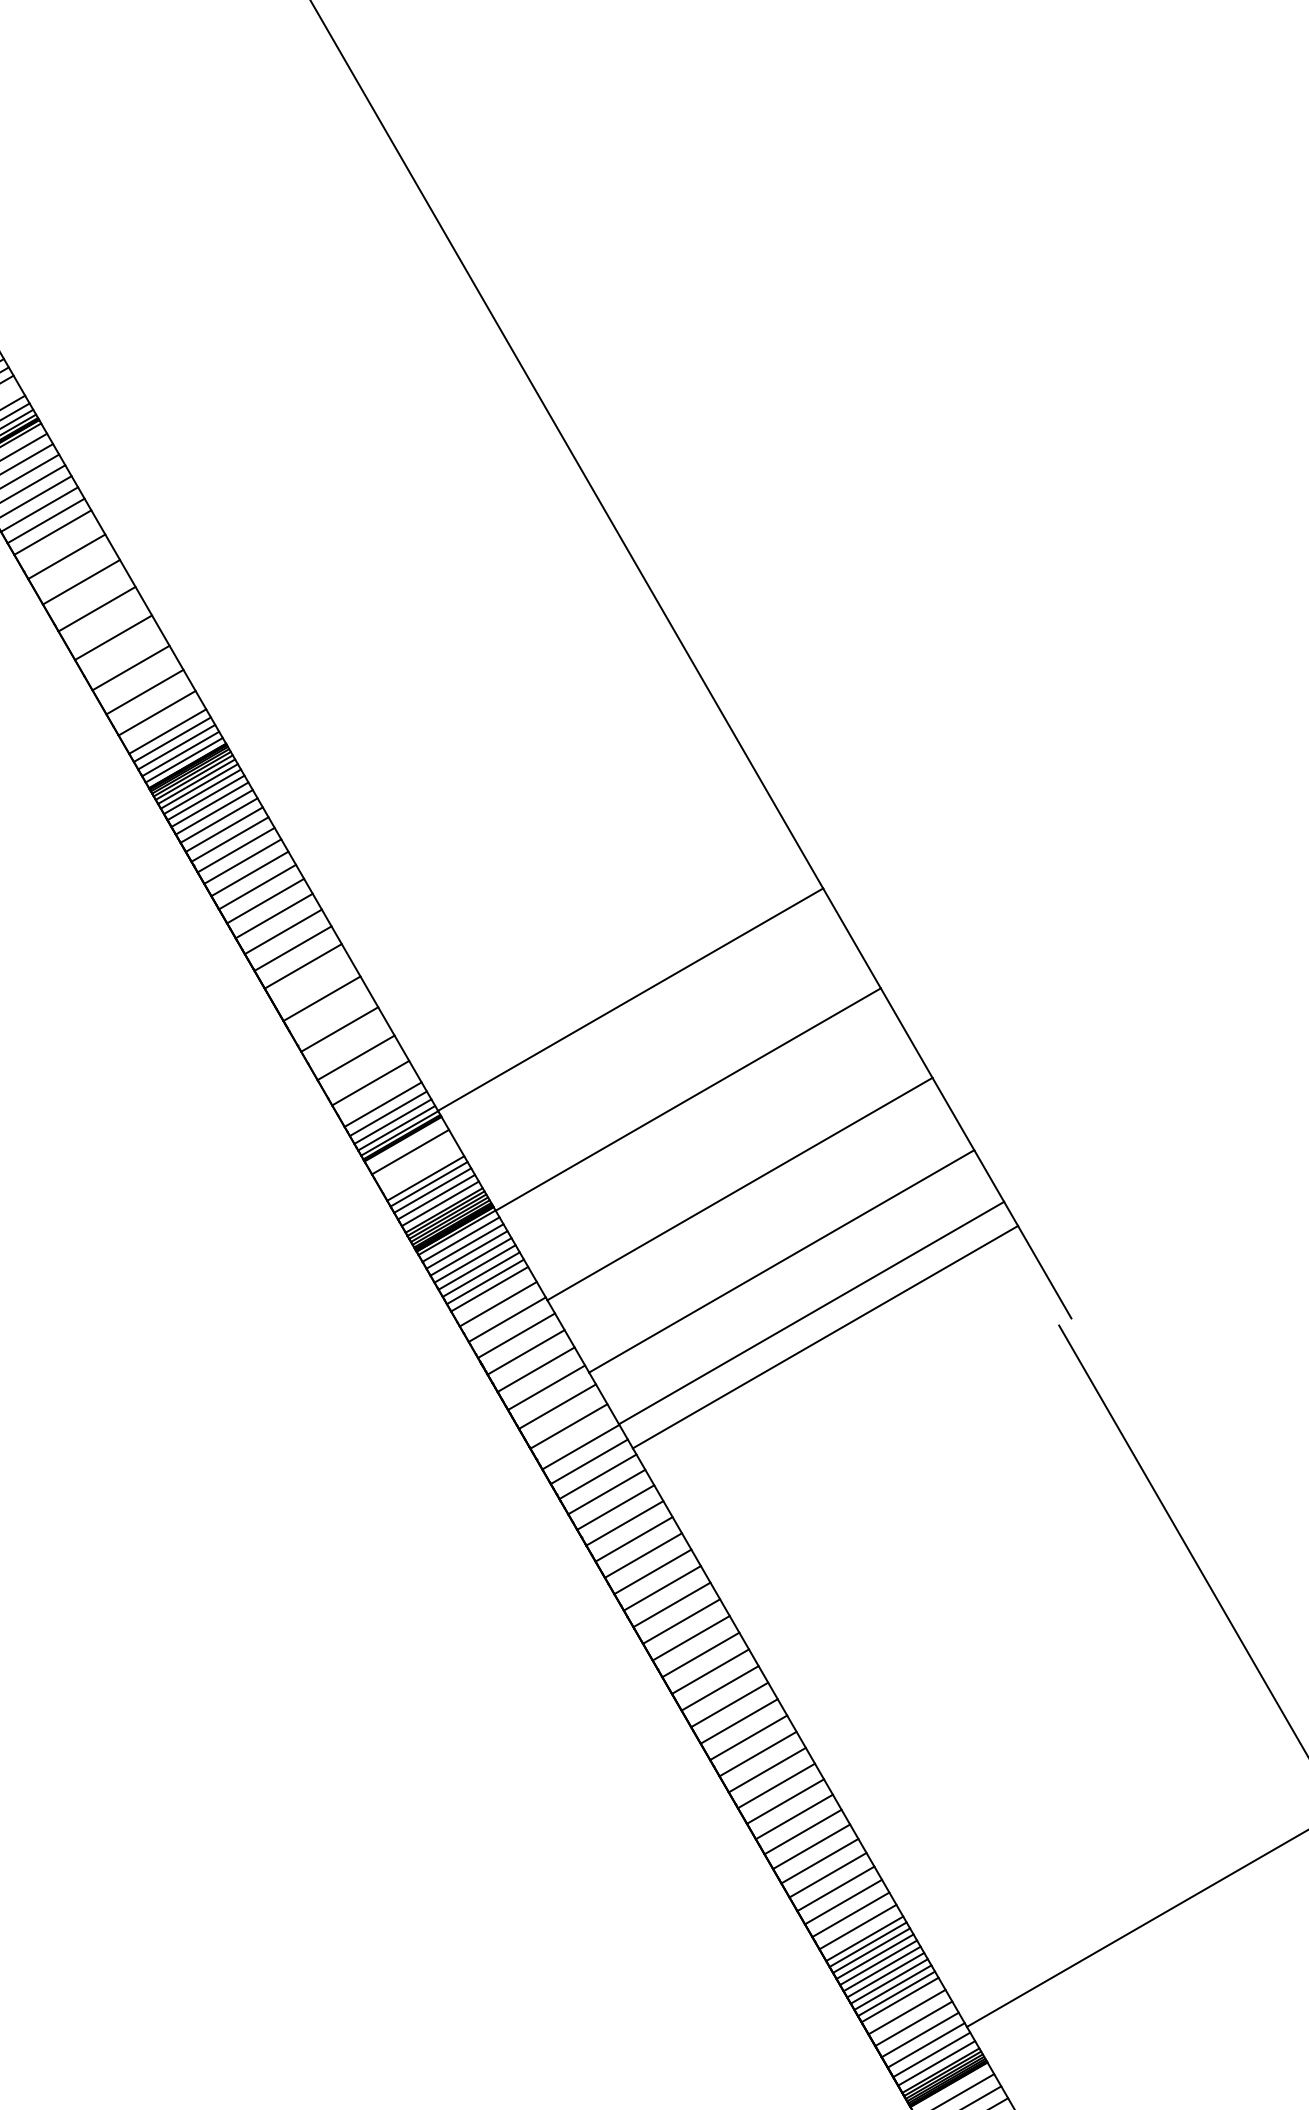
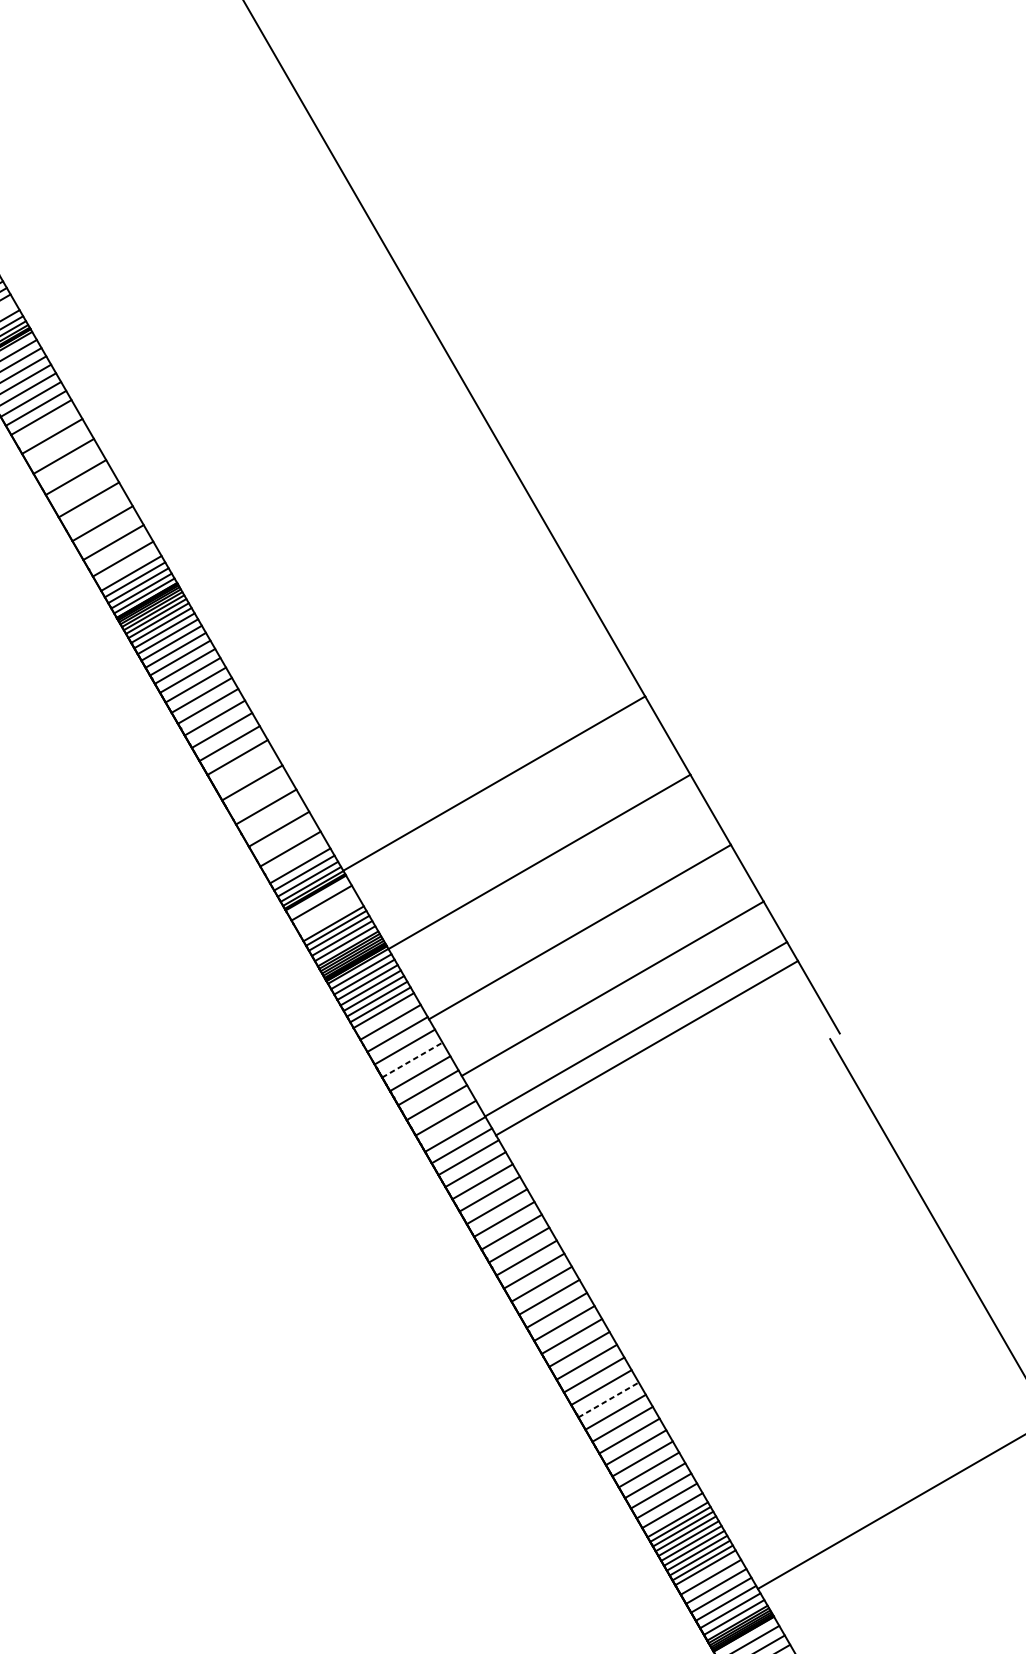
line: (526, 1352) -> (412, 1060), solid -> dashed
line: (776, 1785) -> (608, 1399), solid -> dashed

